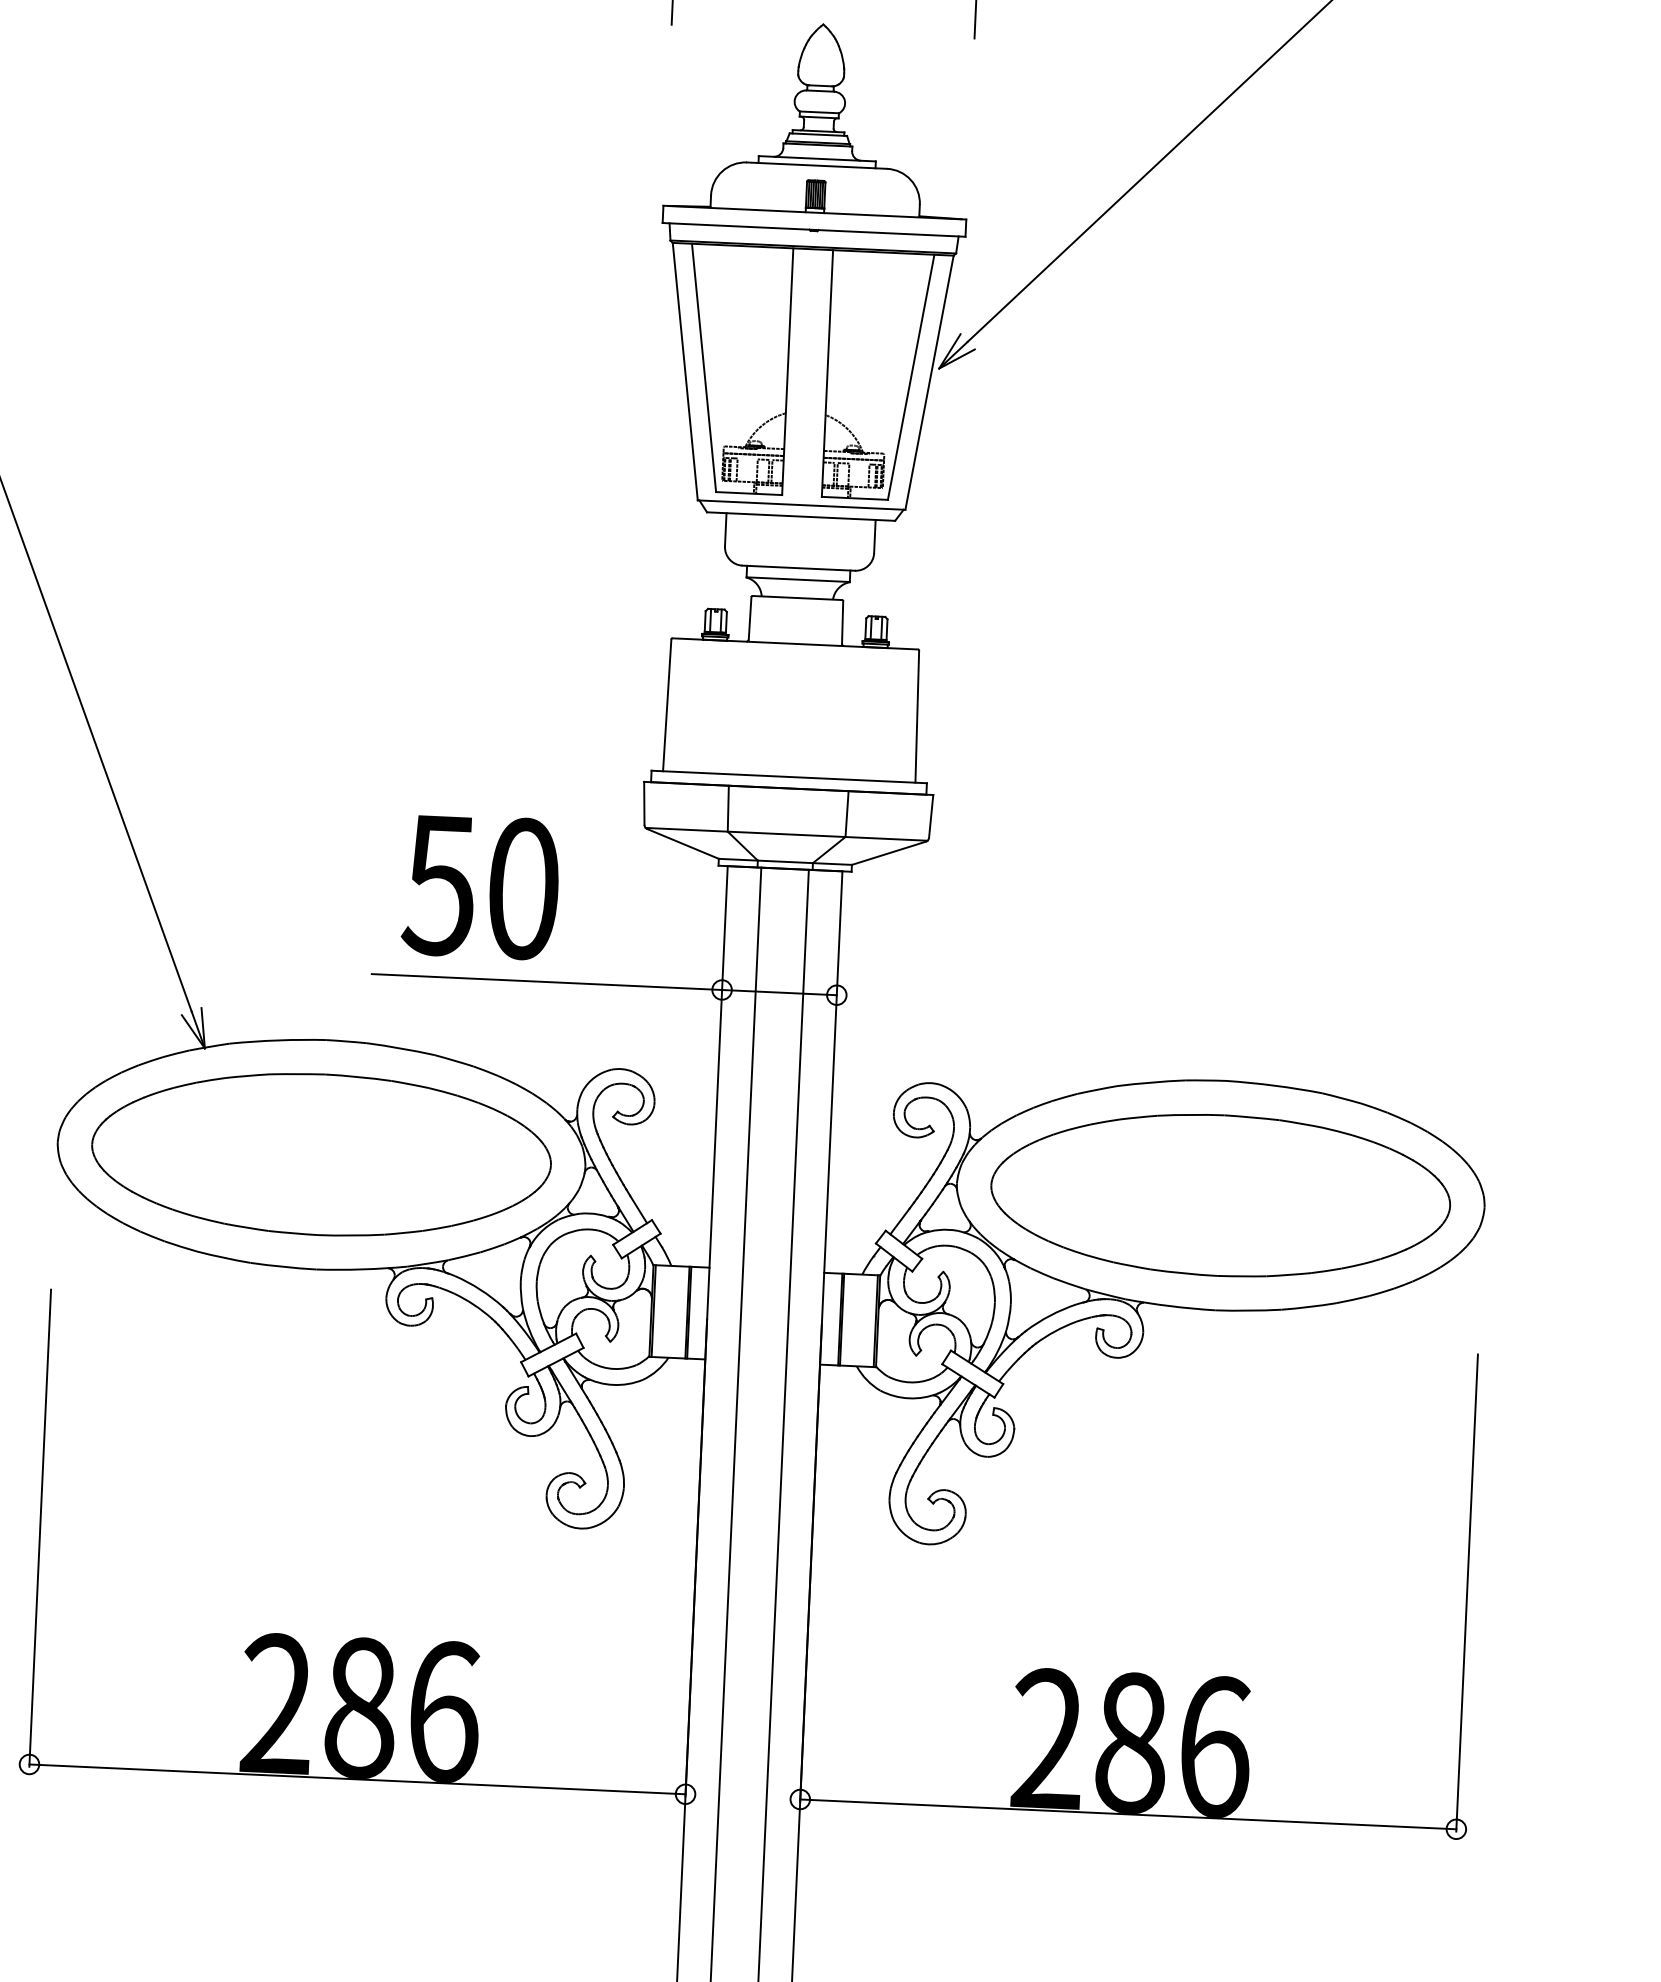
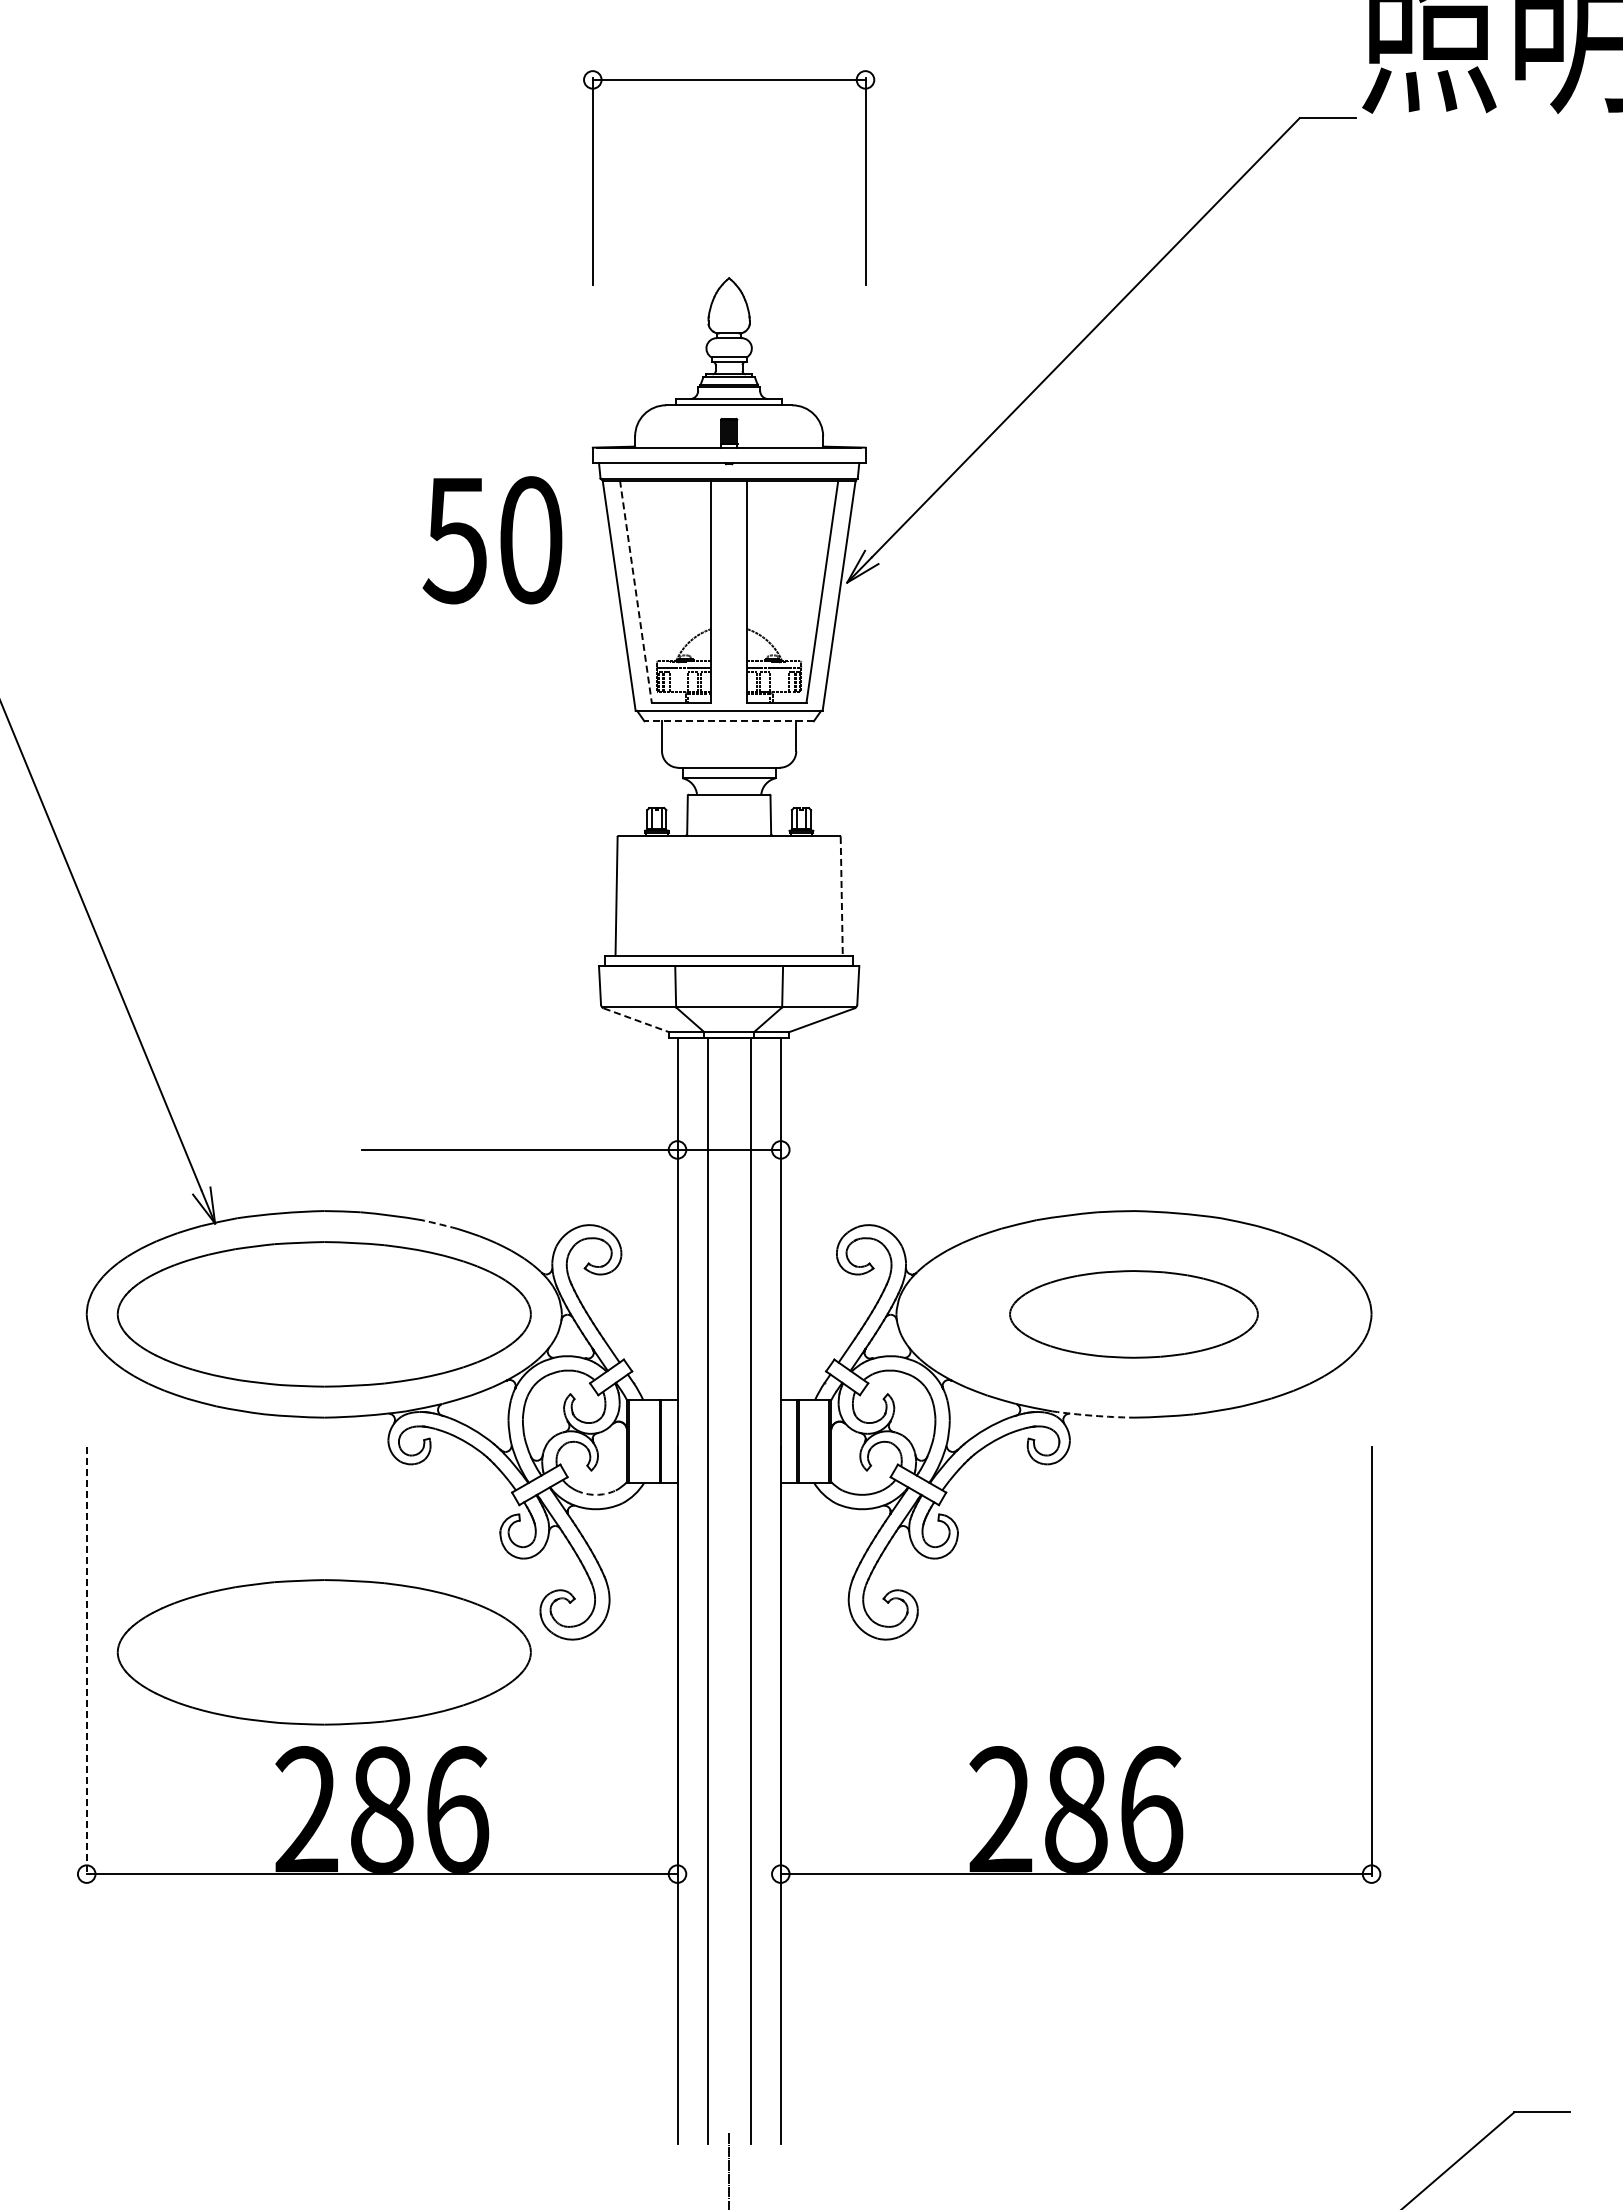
line: (703, 368) -> (635, 592), solid -> dashed
line: (801, 516) -> (729, 721), solid -> dashed
line: (916, 716) -> (841, 896), solid -> dashed
line: (683, 844) -> (636, 1020), solid -> dashed
text: (480, 887) -> (492, 540), moved
arc: (454, 1060) -> (439, 1224), solid -> dashed
part: (1220, 1195) -> (1133, 1314), size x0.6
arc: (1170, 1305) -> (1093, 1415), solid -> dashed
arc: (613, 1368) -> (595, 1494), solid -> dashed
line: (39, 1528) -> (86, 1661), solid -> dashed
part: (303, 1530) -> (323, 1652), added

